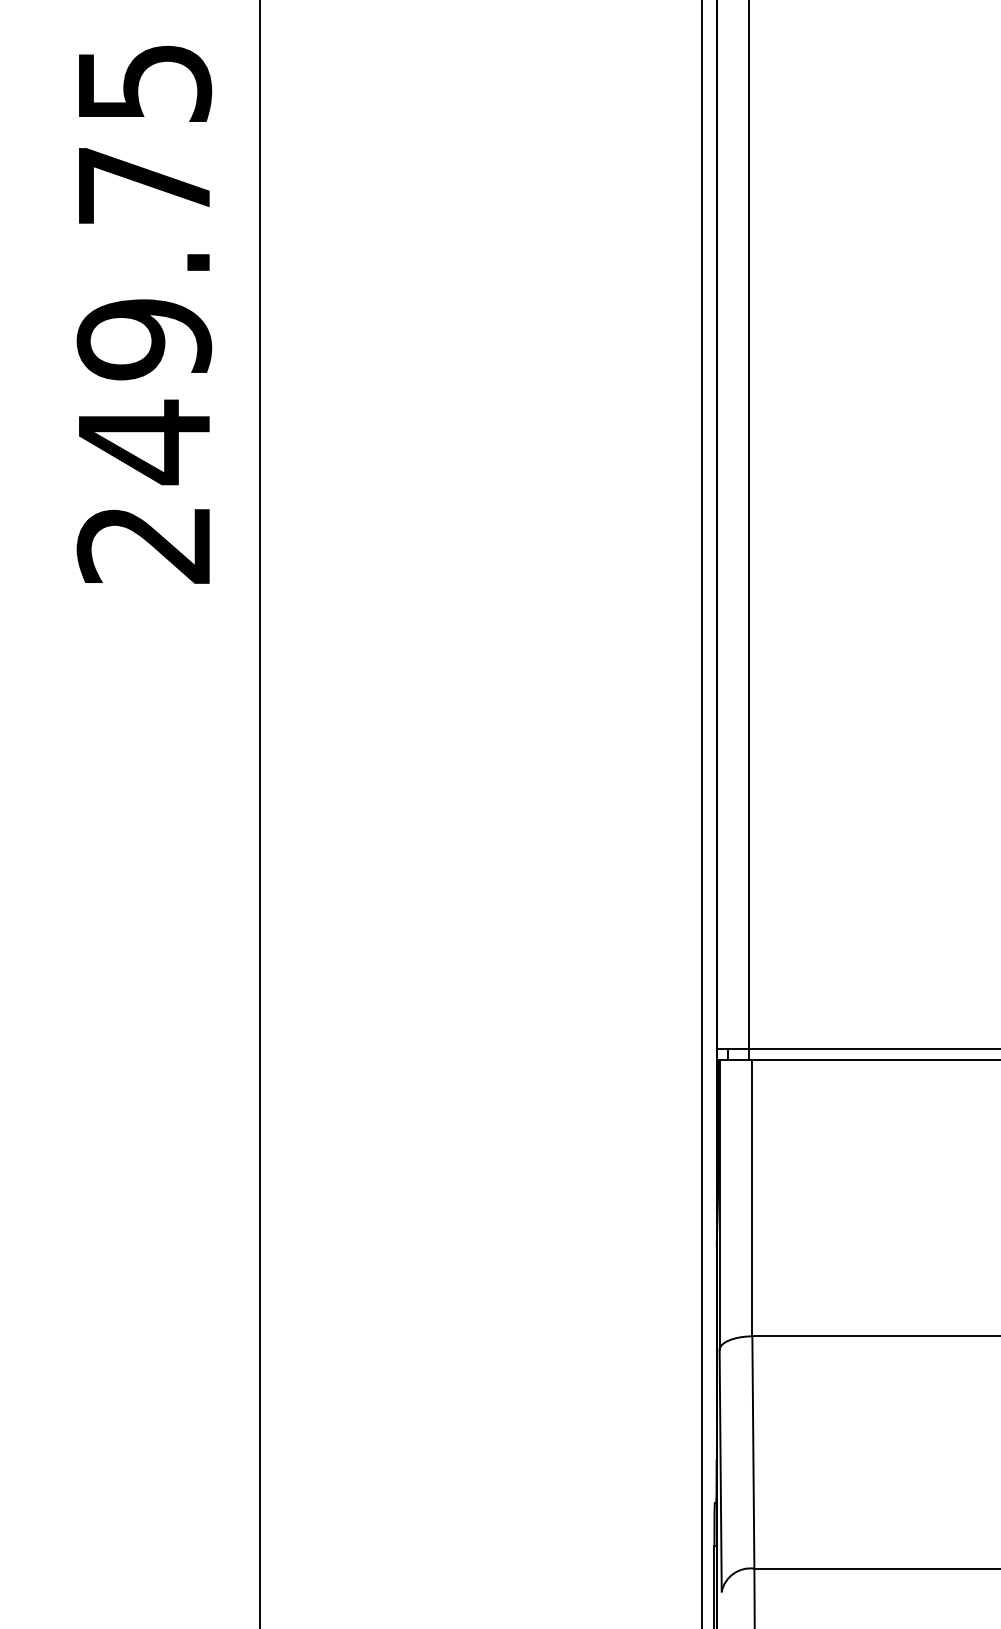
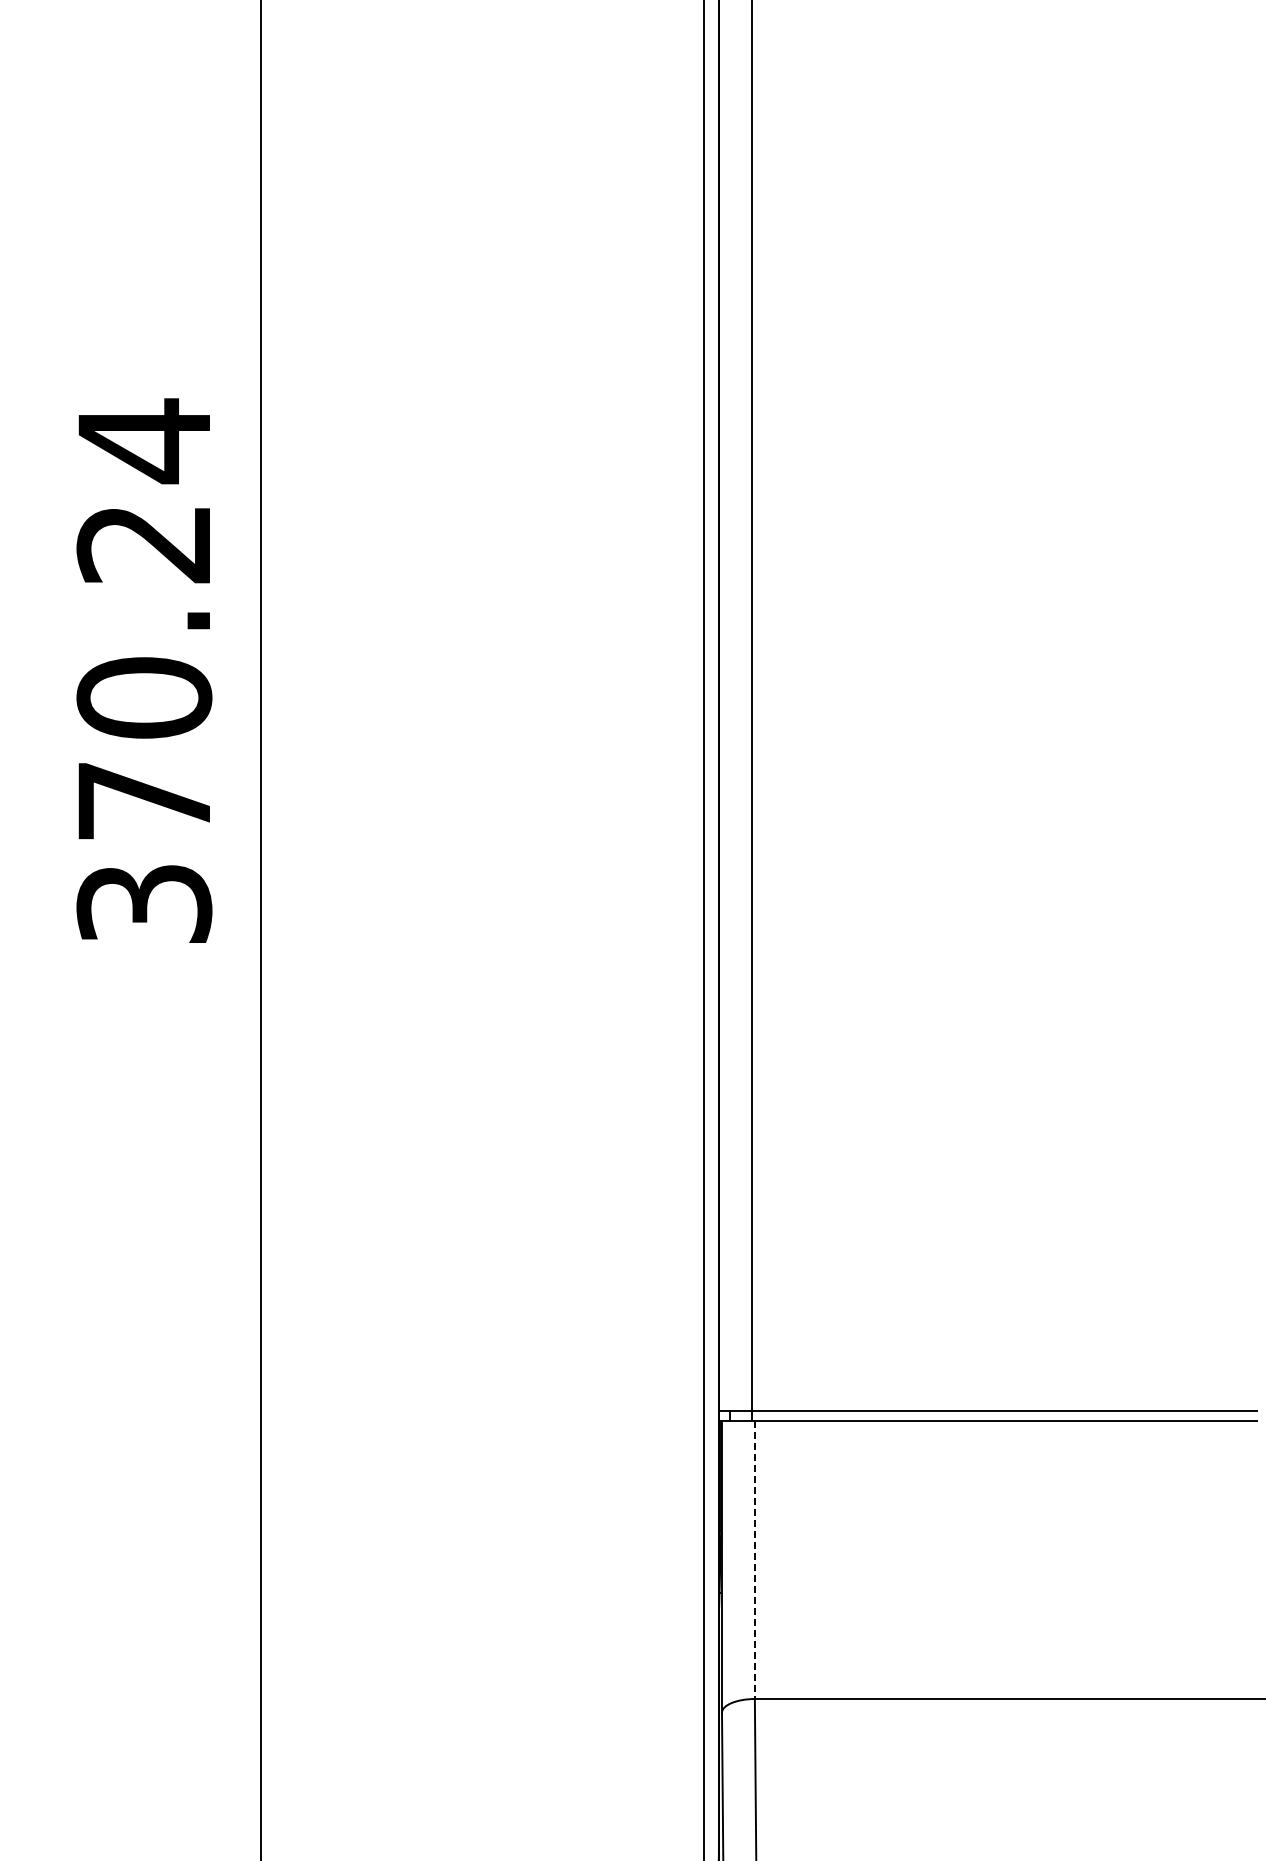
text: (144, 311) -> (144, 670), 249.75 -> 370.24
line: (751, 1198) -> (754, 1560), solid -> dashed

